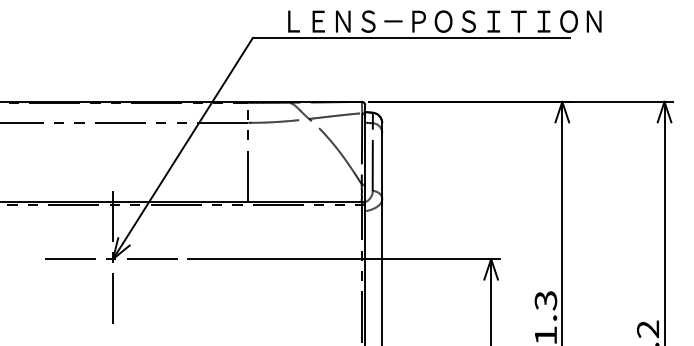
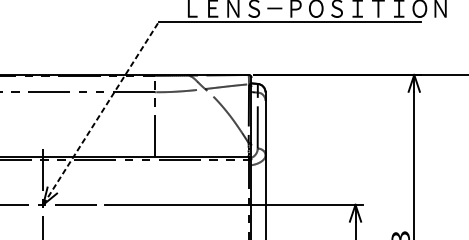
line: (182, 148) -> (100, 113), solid -> dashed

